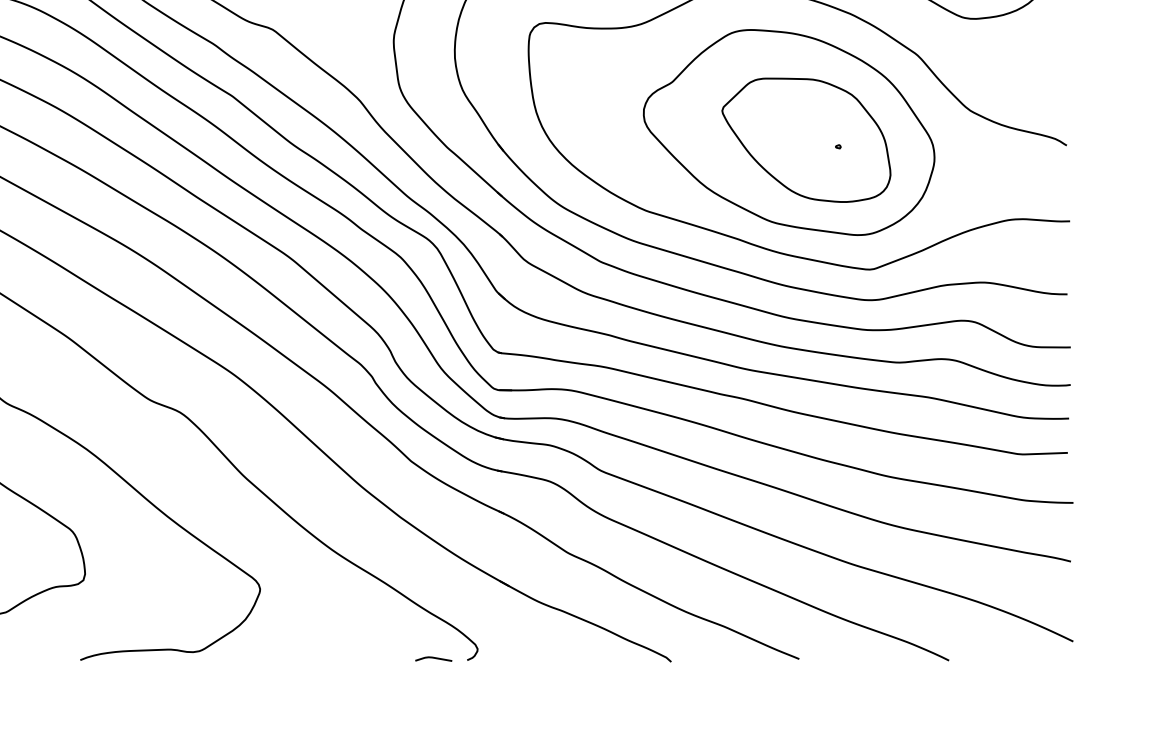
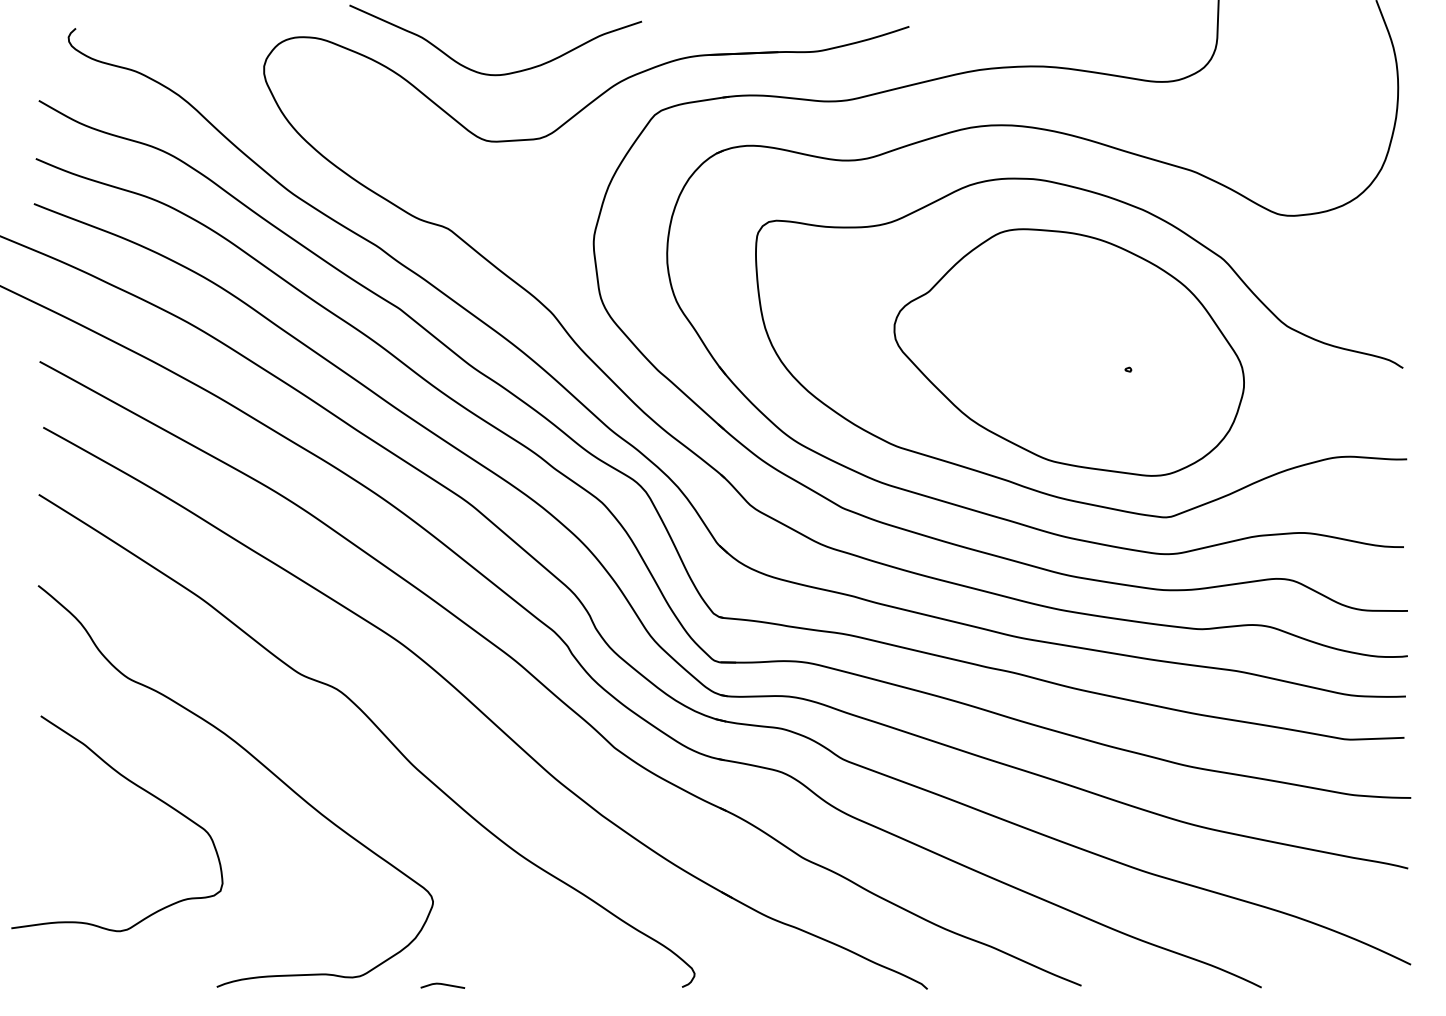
part: (806, 139) -> (1090, 361), removed
curve: (433, 658) -> (442, 985), moved

